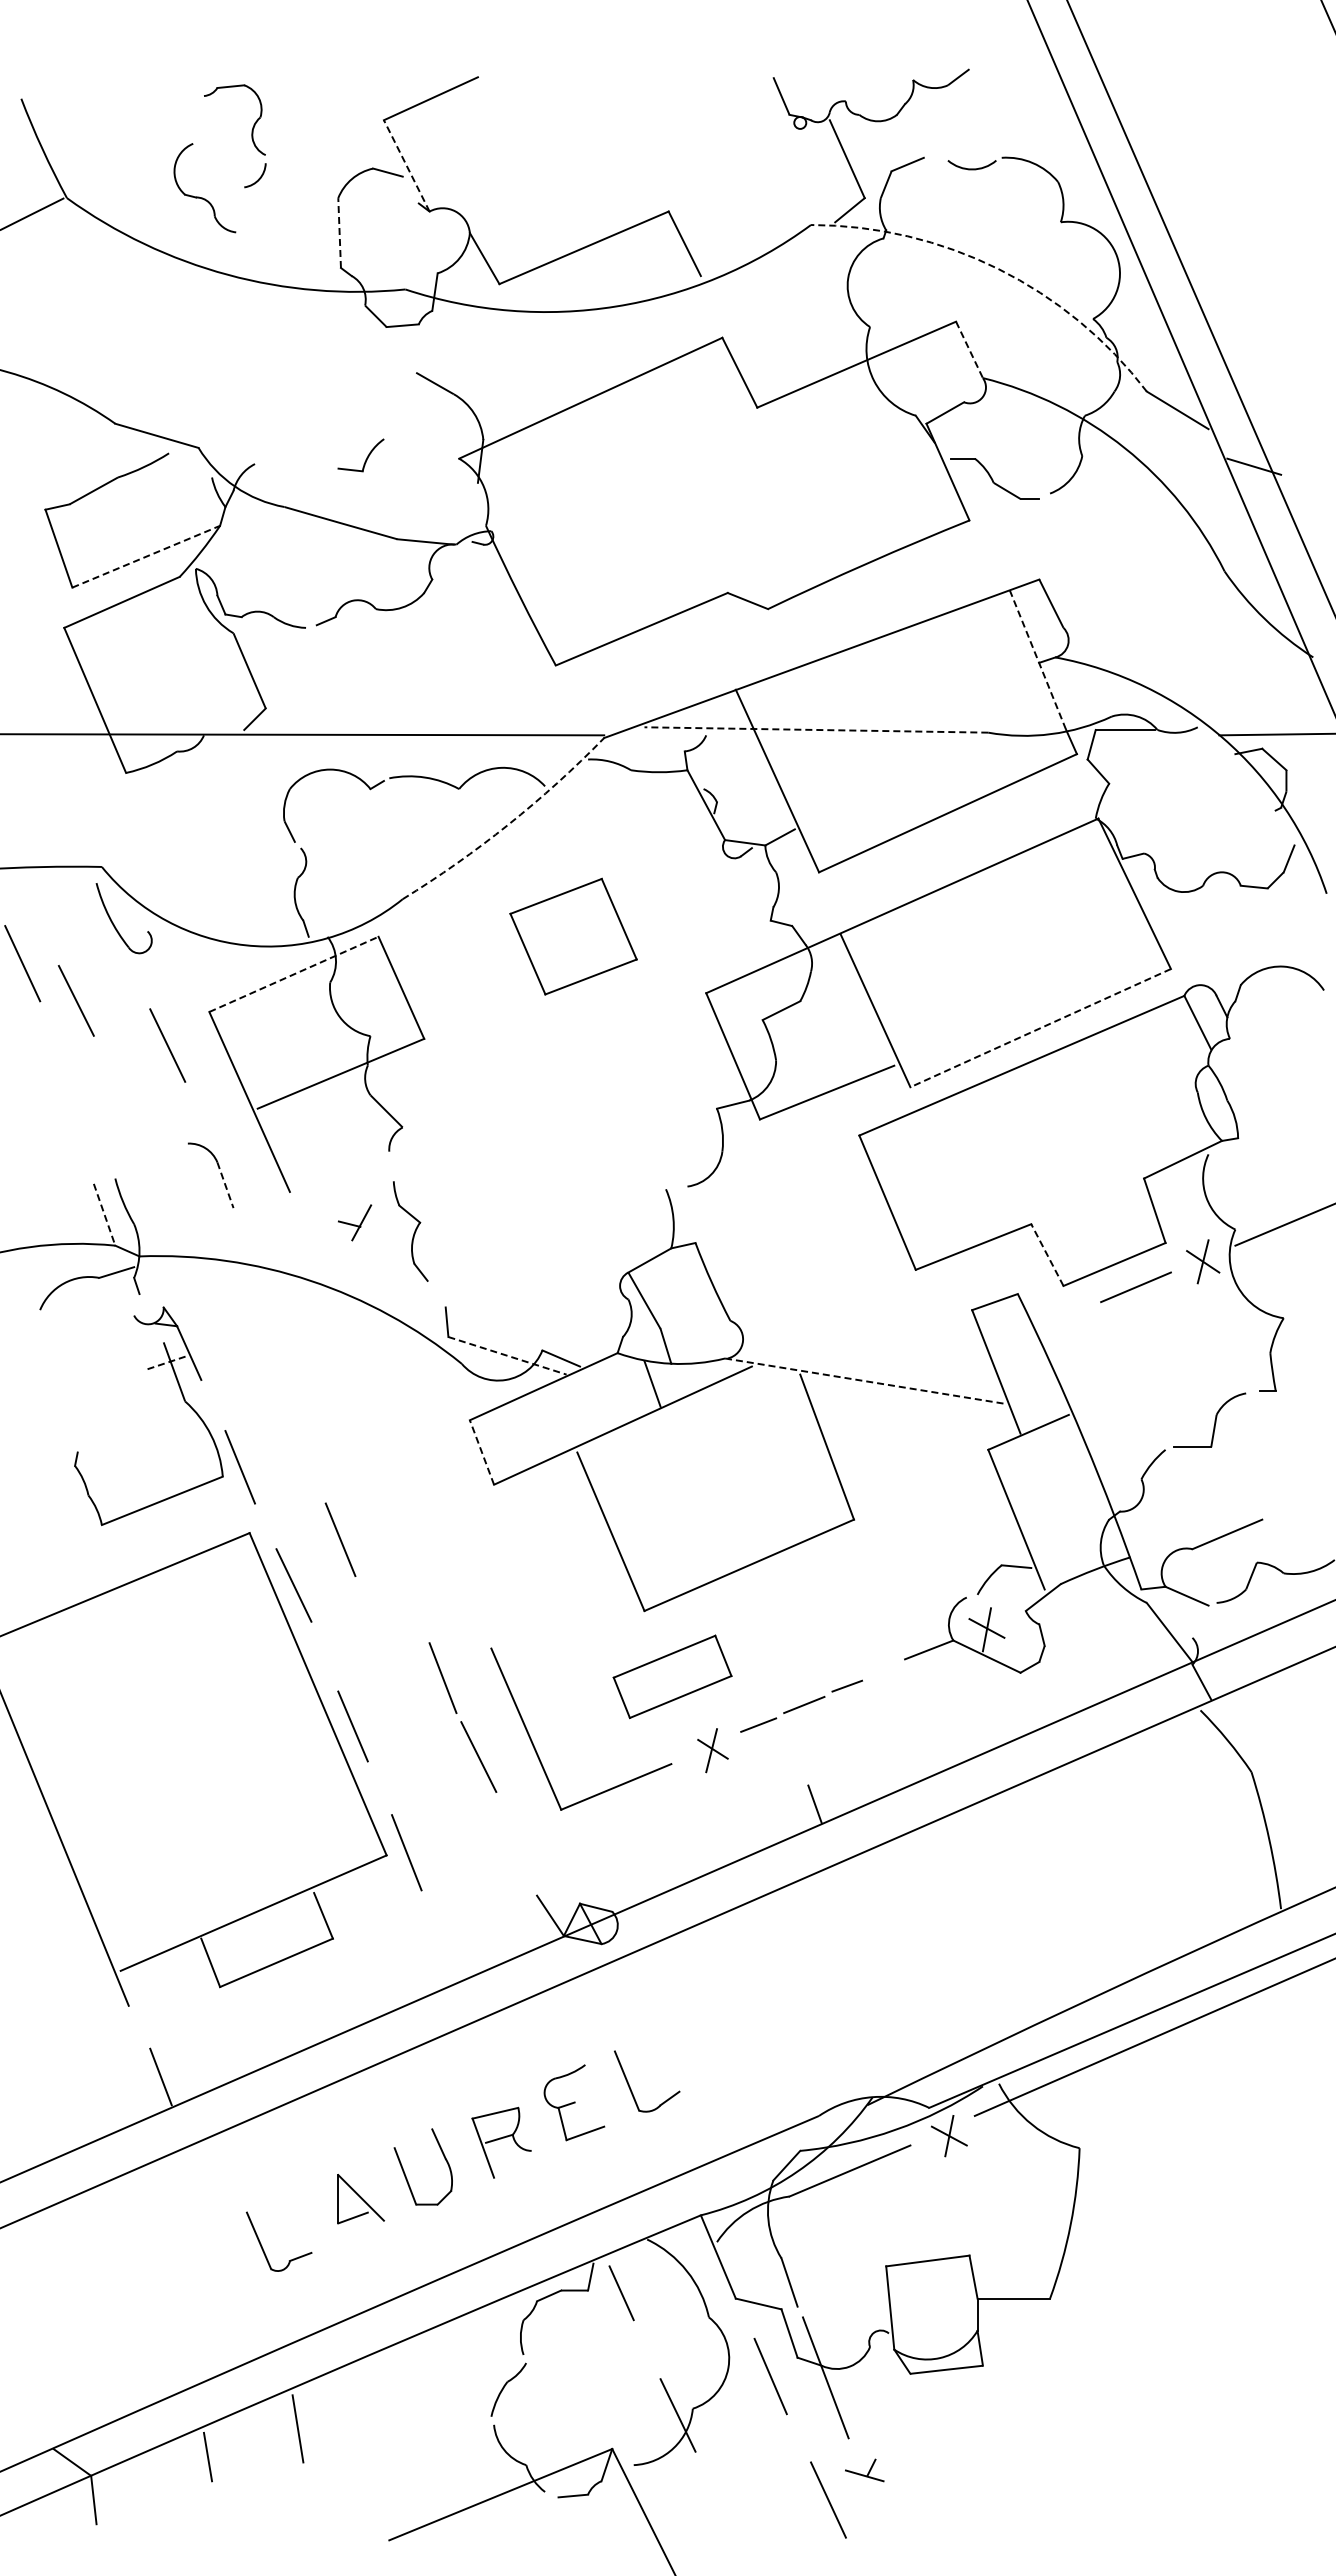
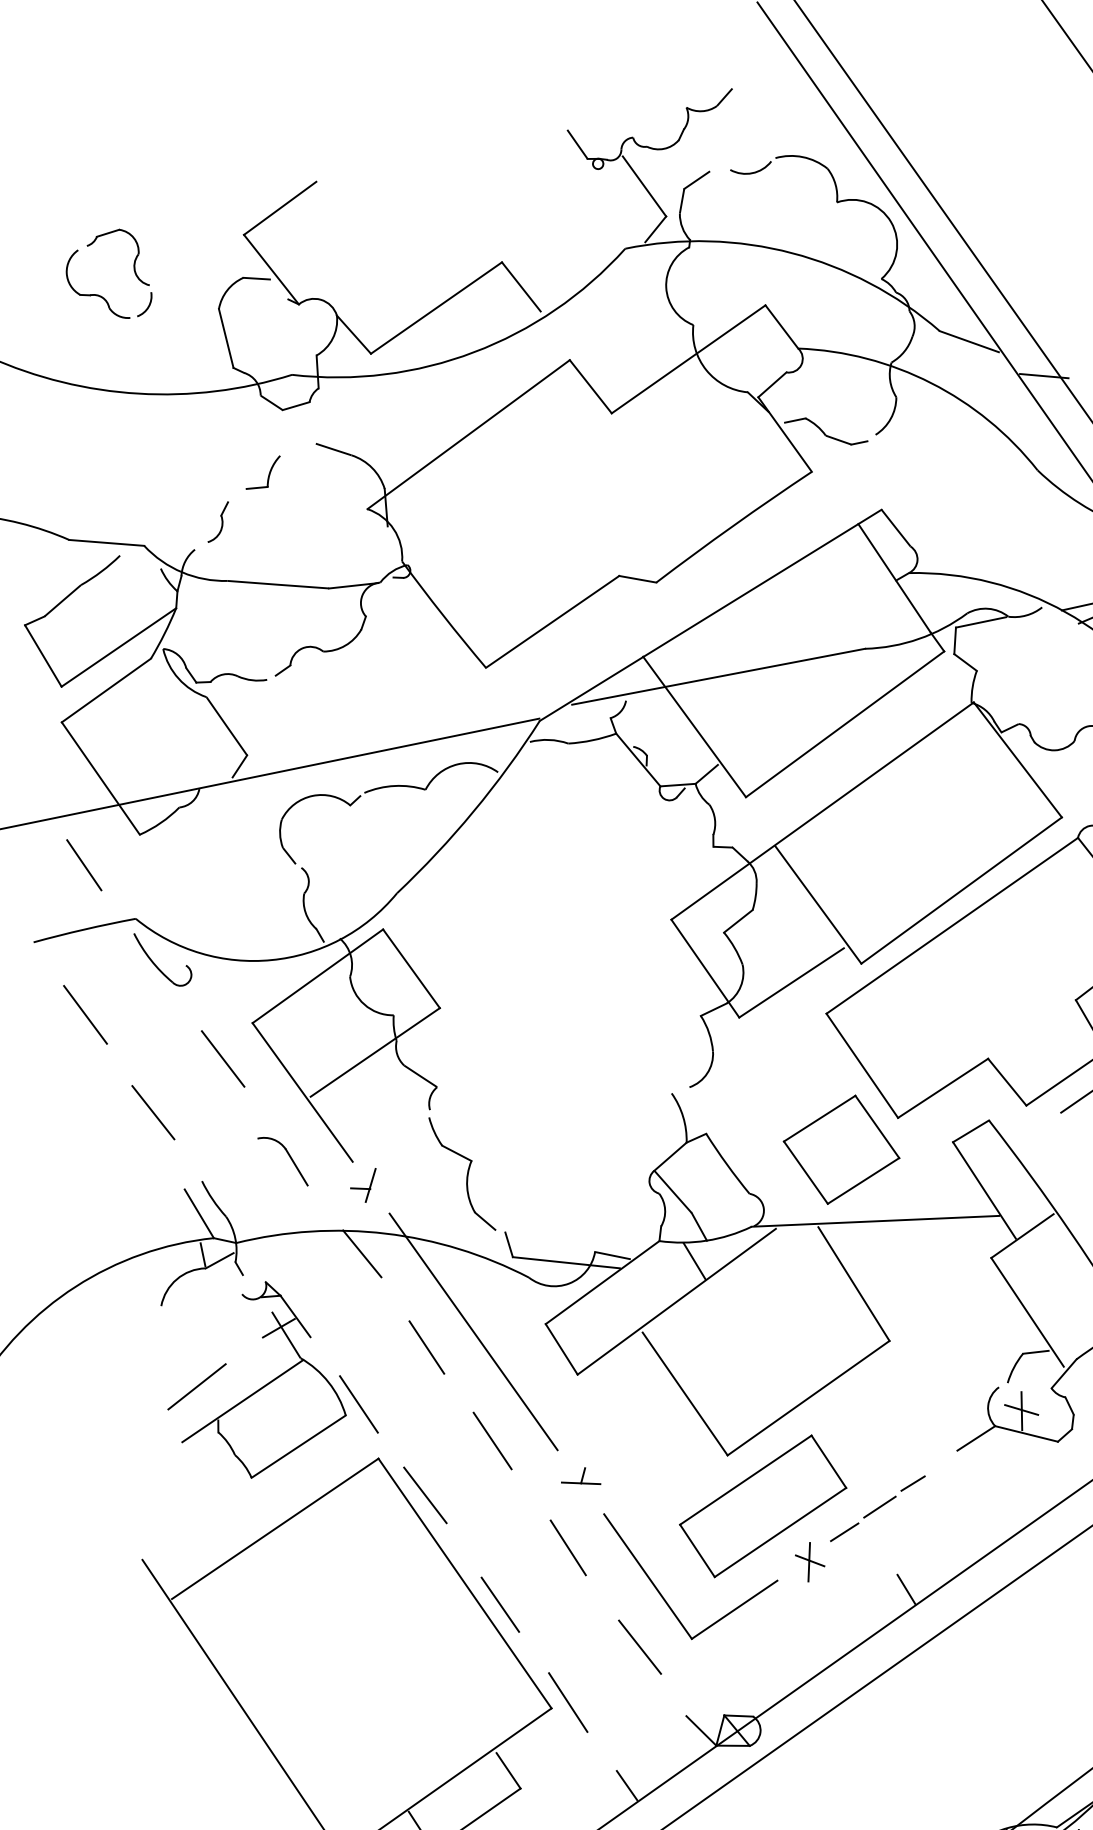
line: (406, 165) -> (271, 269), dashed -> solid
part: (202, 197) -> (95, 294), moved
line: (339, 233) -> (226, 338), dashed -> solid
arc: (998, 269) -> (792, 253), dashed -> solid
line: (969, 350) -> (781, 327), dashed -> solid
part: (287, 438) -> (218, 522), added
part: (366, 457) -> (268, 474), moved
line: (146, 556) -> (119, 647), dashed -> solid
line: (1038, 660) -> (895, 578), dashed -> solid
line: (816, 729) -> (718, 676), dashed -> solid
line: (55, 794) -> (83, 865), added
arc: (508, 824) -> (473, 811), dashed -> solid
part: (573, 936) -> (841, 1149), moved
line: (293, 974) -> (317, 976), dashed -> solid
line: (75, 1000) -> (152, 1112), moved
line: (1040, 1028) -> (961, 890), dashed -> solid
line: (225, 1185) -> (296, 1167), dashed -> solid
line: (104, 1214) -> (199, 1213), dashed -> solid
part: (355, 1222) -> (365, 1186), moved
part: (410, 1231) -> (462, 1174), size x1.43
line: (1047, 1255) -> (1007, 1082), dashed -> solid
line: (99, 1261) -> (203, 1254), added
line: (279, 1297) -> (362, 1253), added
line: (507, 1355) -> (566, 1262), dashed -> solid
line: (168, 1362) -> (279, 1328), dashed -> solid
line: (866, 1381) -> (875, 1221), dashed -> solid
line: (61, 1409) -> (196, 1386), added
line: (386, 1412) -> (473, 1332), added
line: (329, 1418) -> (426, 1347), added
line: (109, 1436) -> (242, 1401), added
line: (481, 1452) -> (561, 1349), dashed -> solid
line: (340, 1539) -> (492, 1440), moved
part: (472, 1602) -> (580, 1478), added
part: (672, 1676) -> (762, 1506), size x1.67
line: (478, 1756) -> (639, 1646), moved
line: (453, 1959) -> (626, 1785), added

